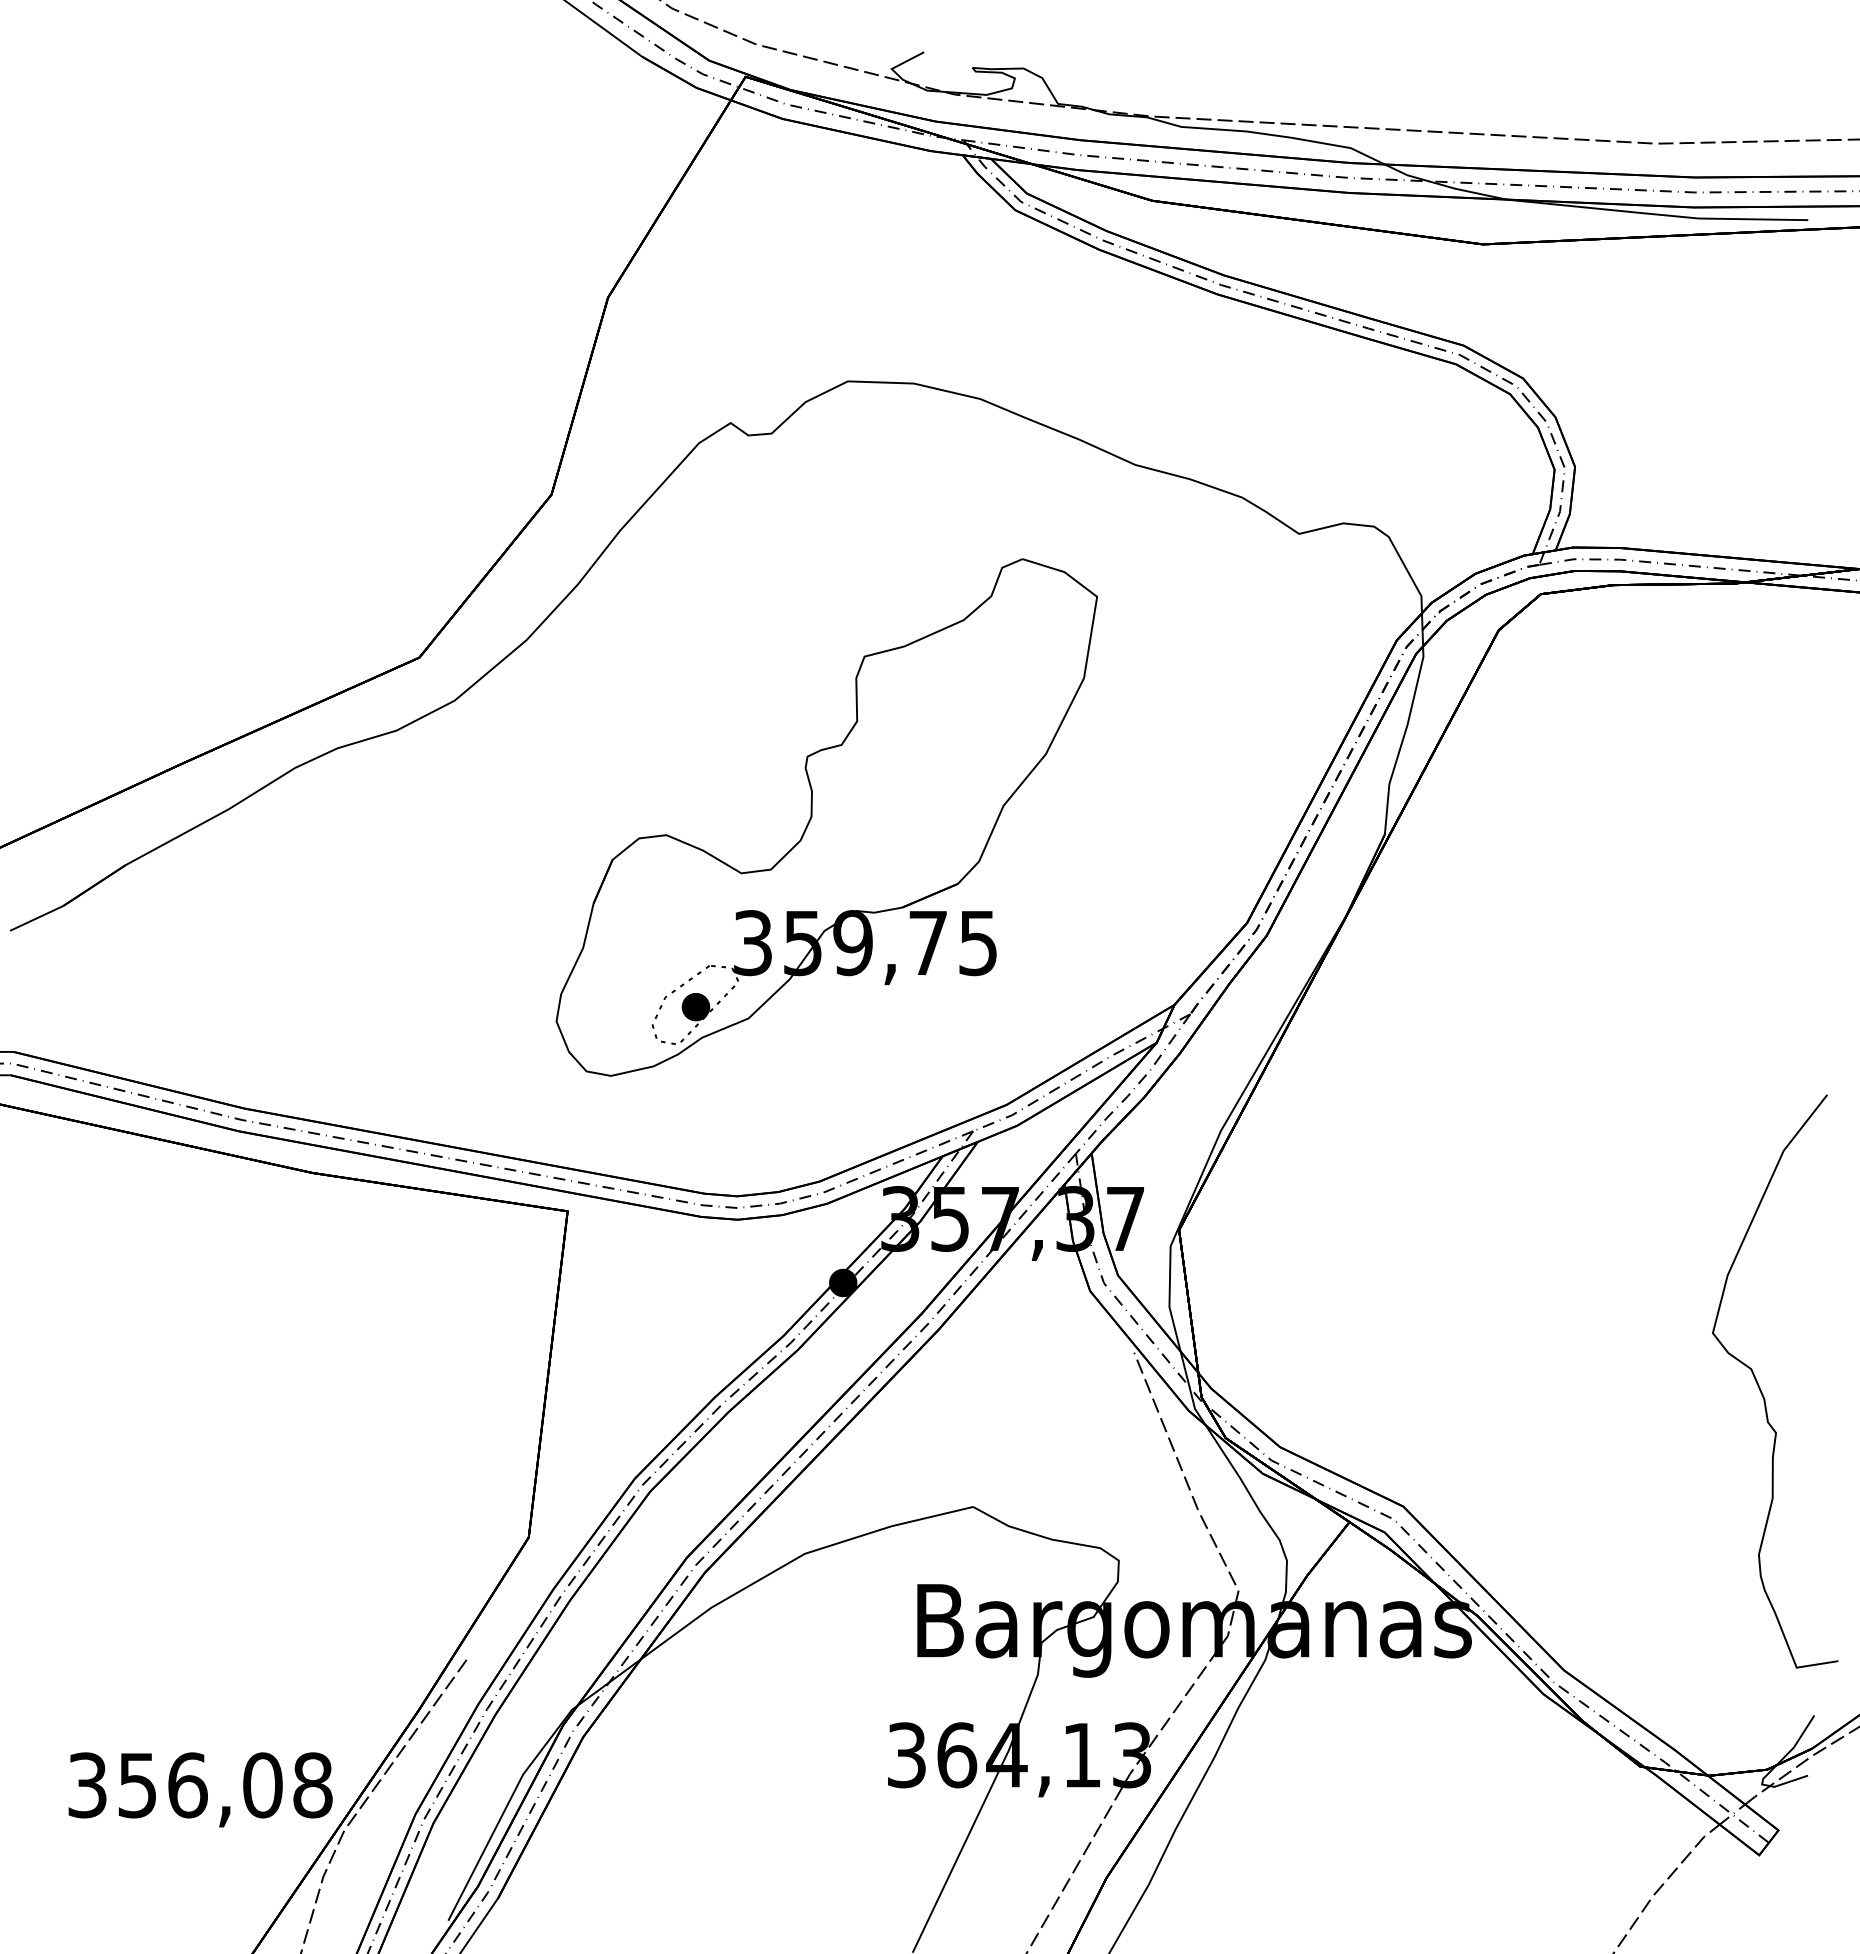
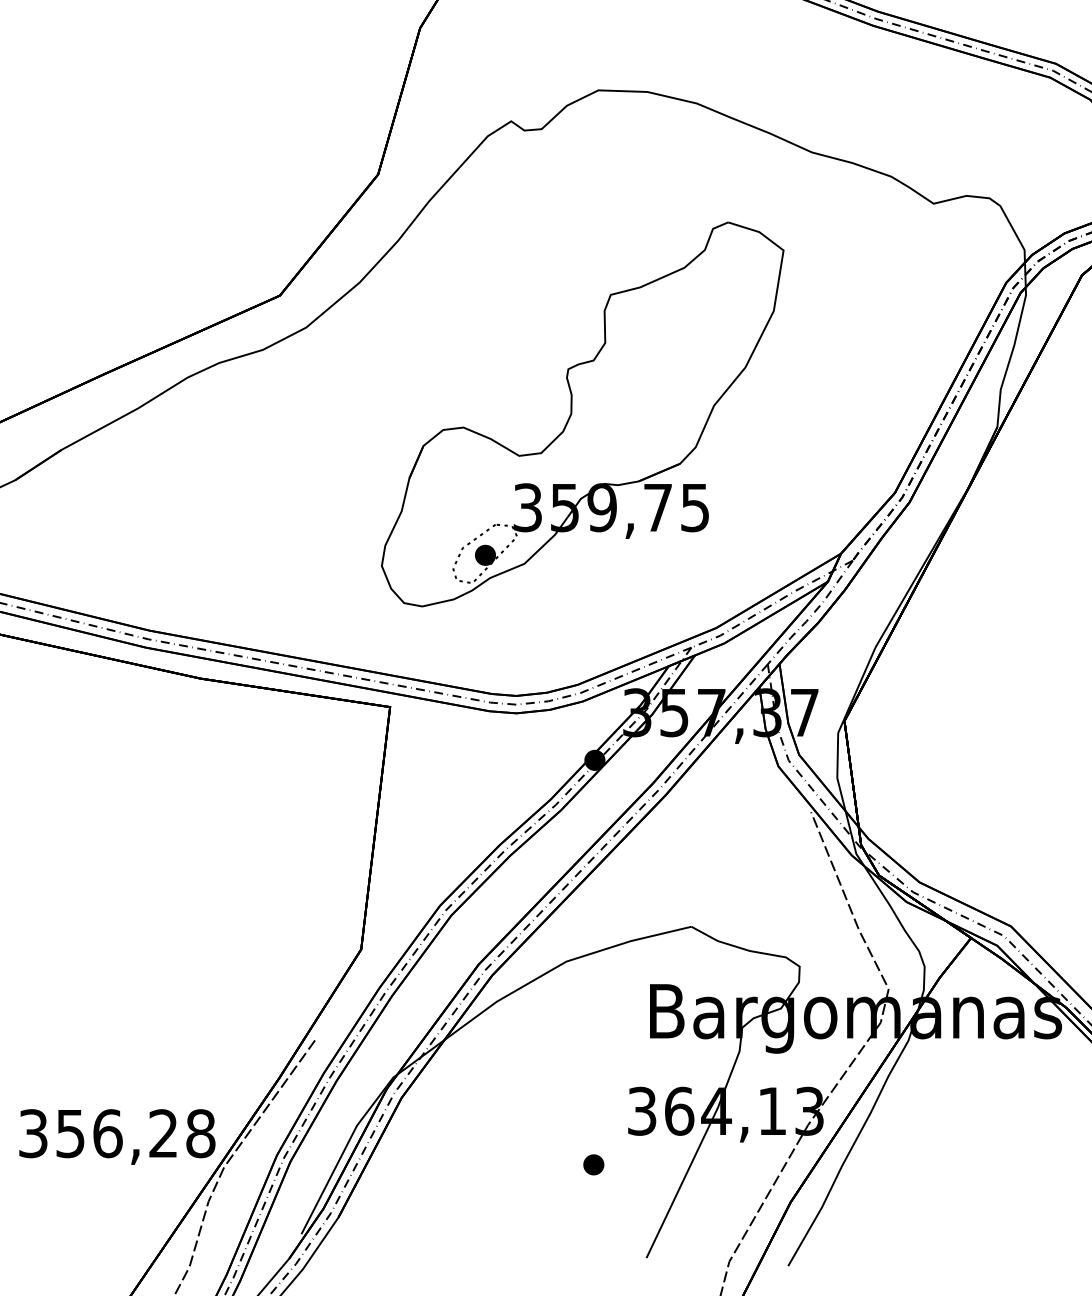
text: (262, 1785) -> (163, 1133), 356,08 -> 356,28
part: (841, 1827) -> (593, 1164), added

